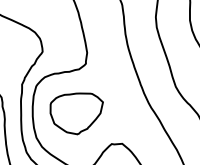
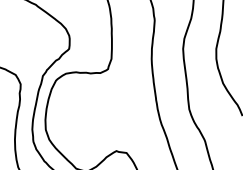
part: (77, 112) -> (90, 114), removed

